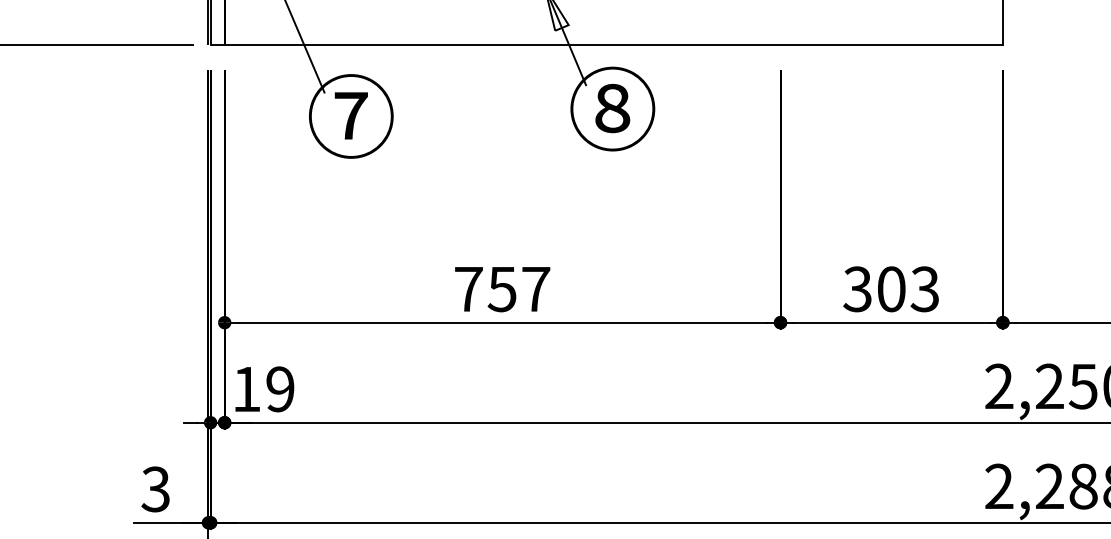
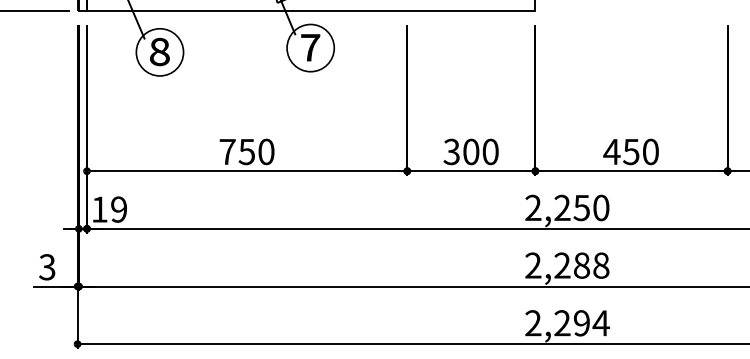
text: (612, 108) -> (310, 47), ⑧ -> ⑦
text: (350, 114) -> (159, 51), ⑦ -> ⑧
text: (536, 288) -> (266, 151), 757 -> 750
text: (924, 288) -> (490, 151), 303 -> 300

